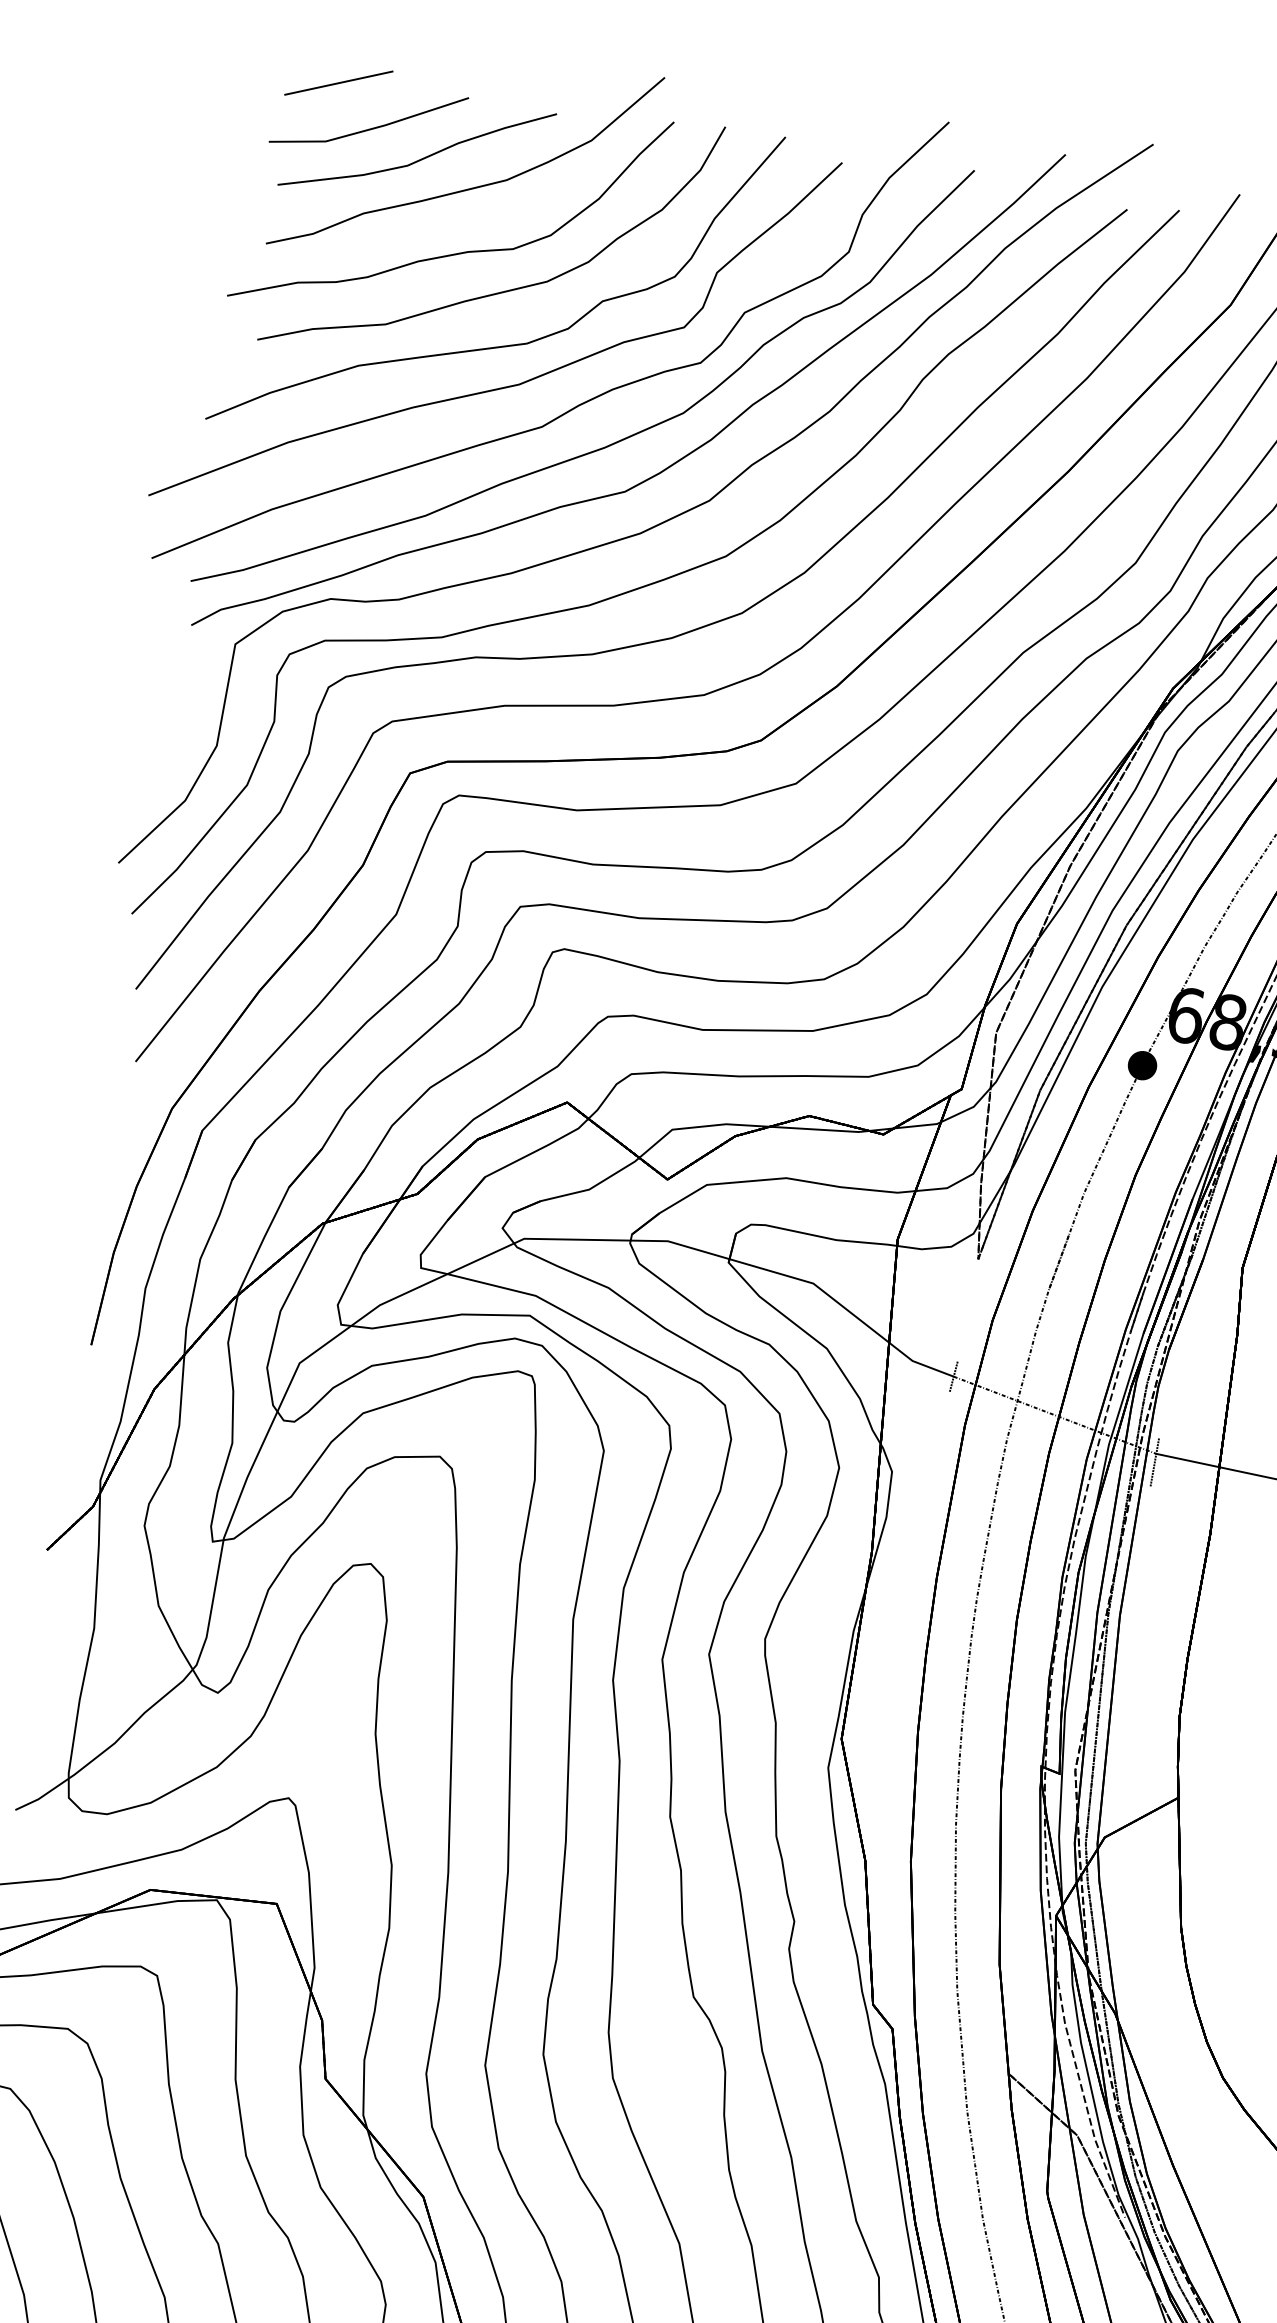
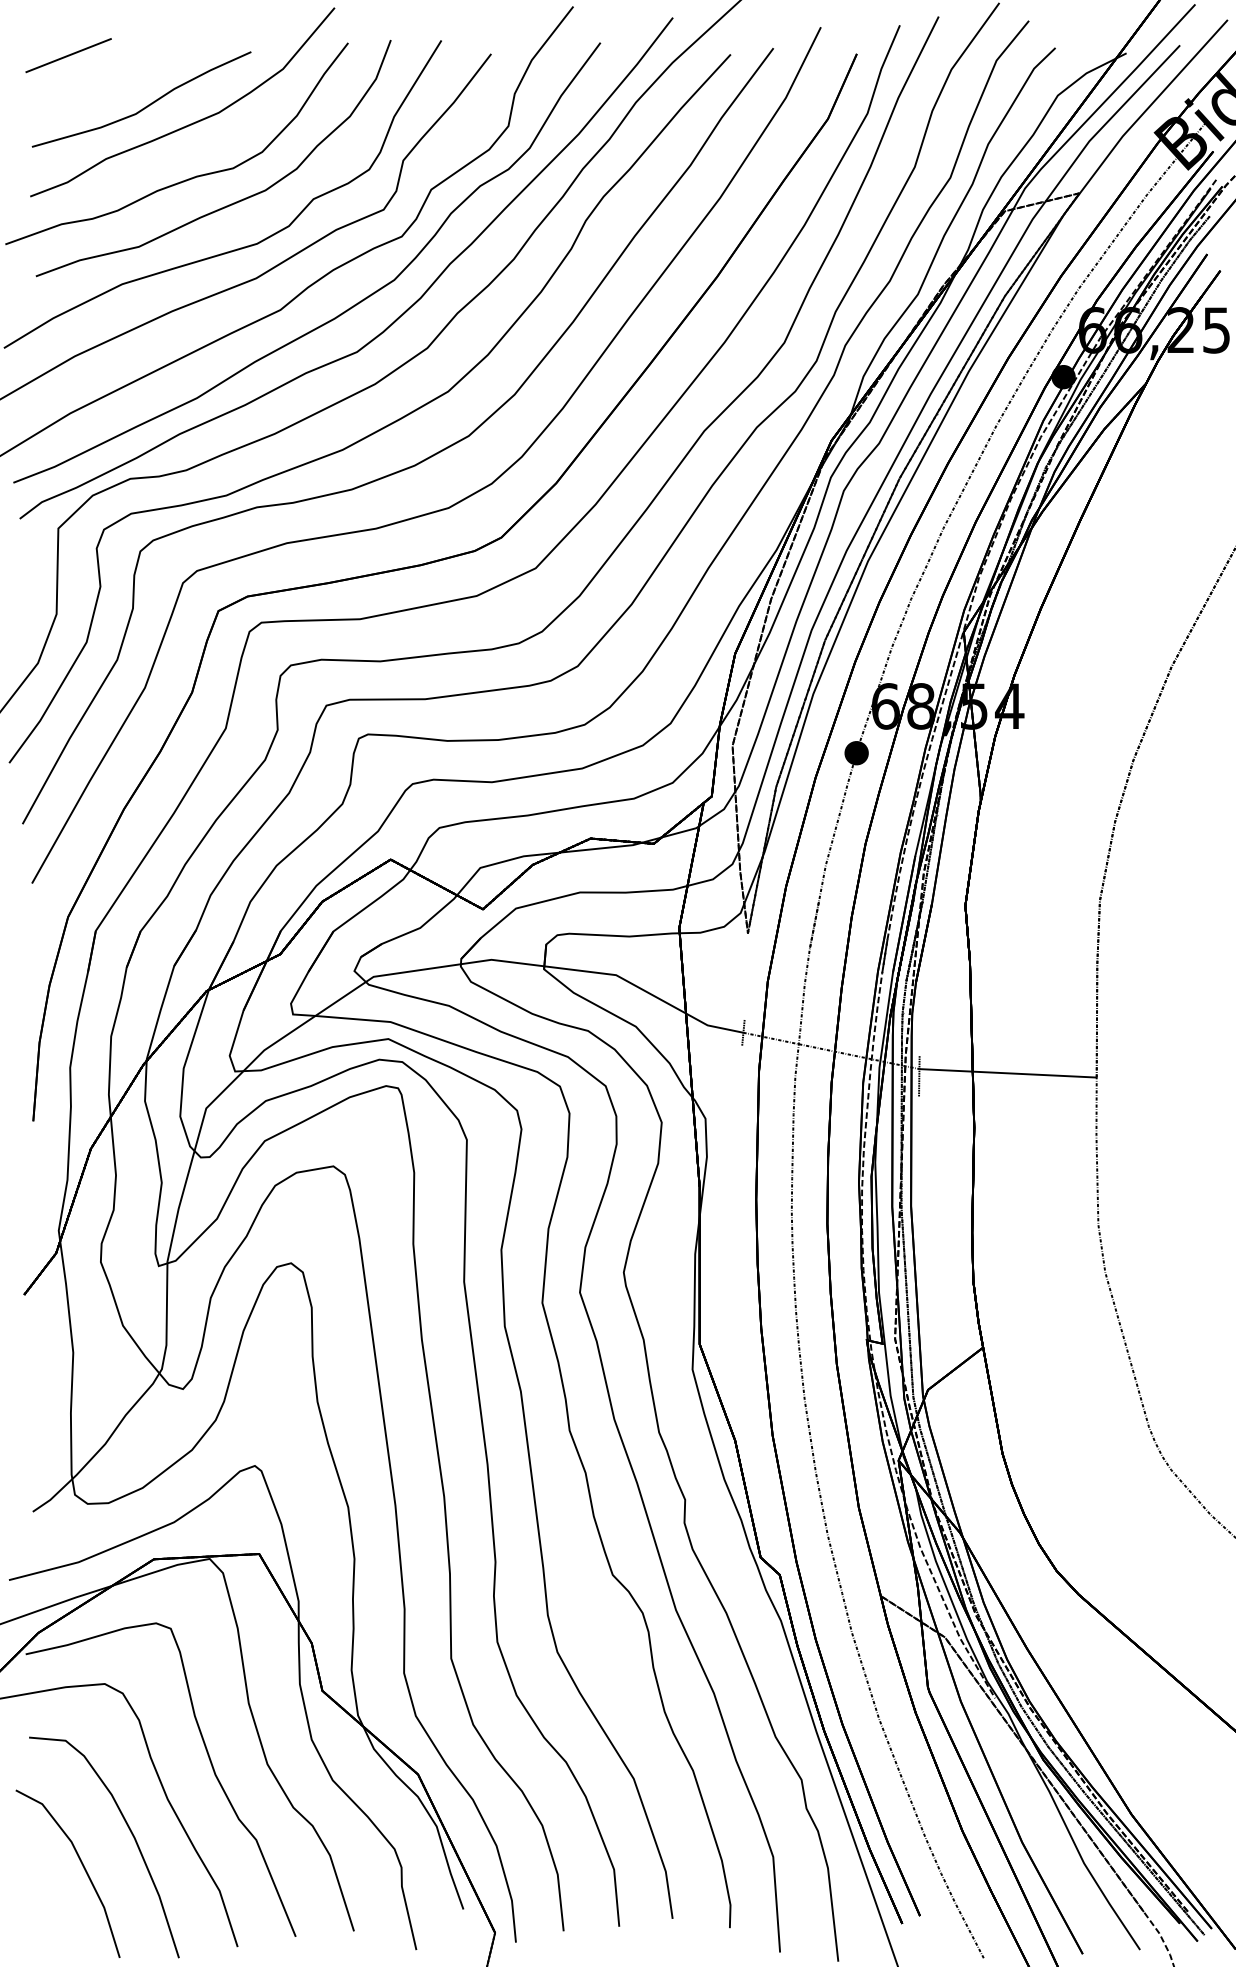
part: (371, 127) -> (101, 87), removed

